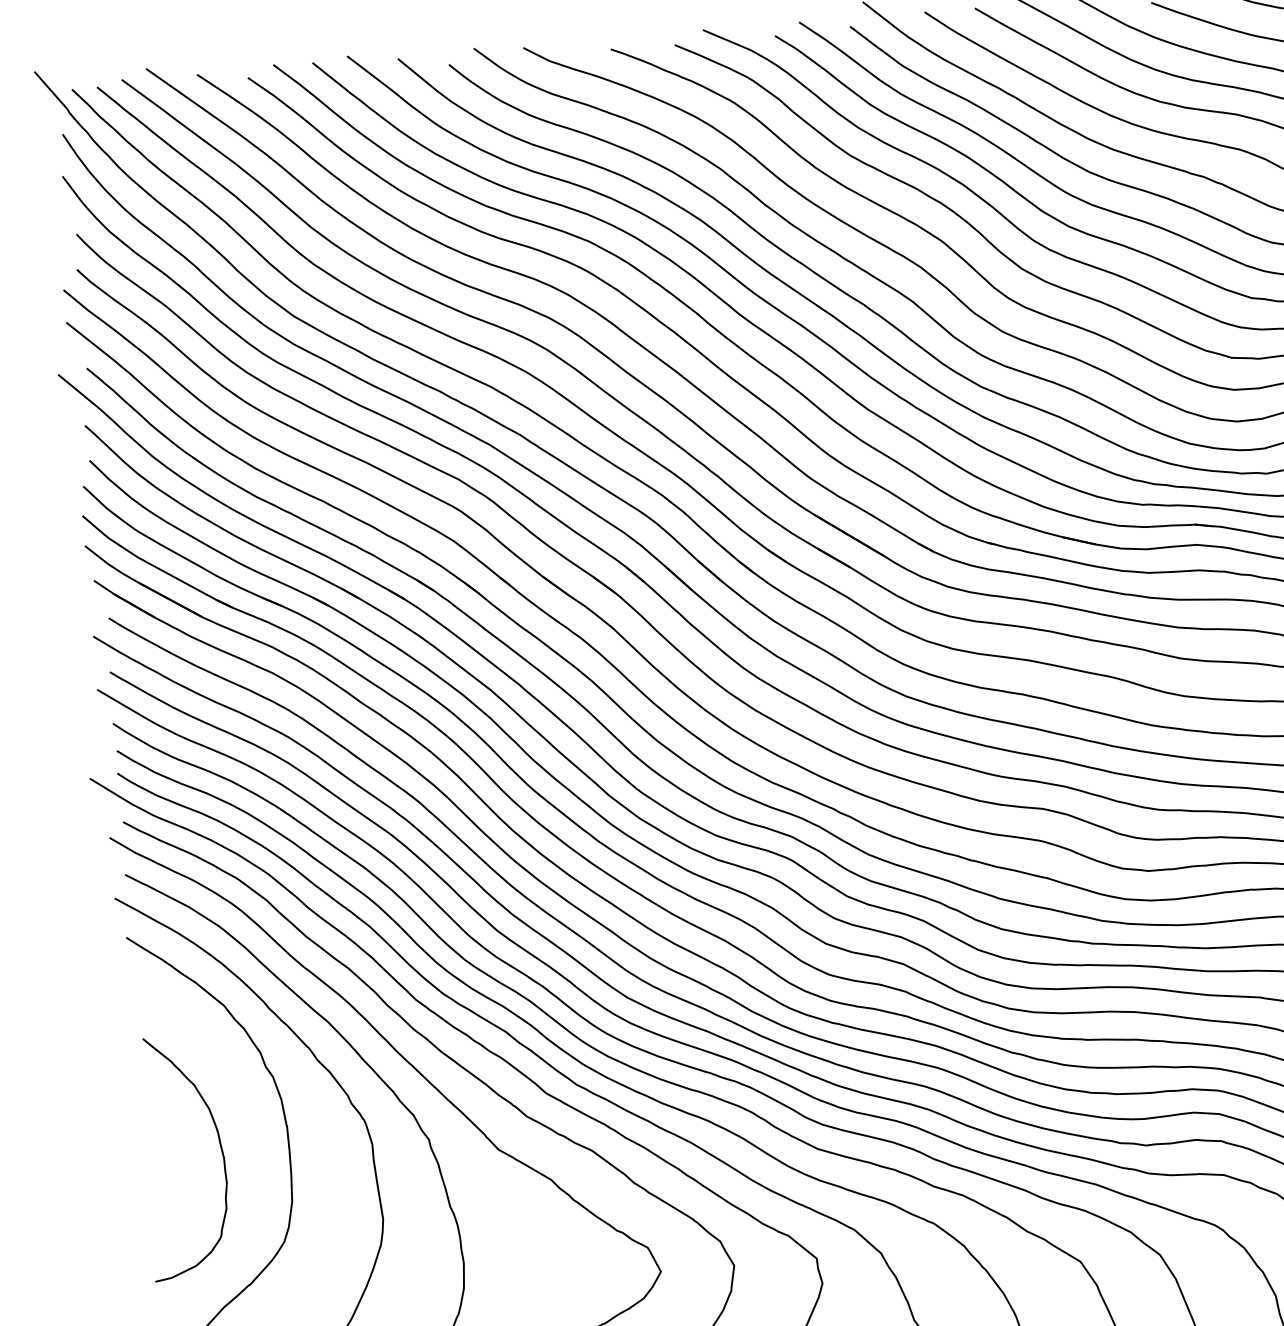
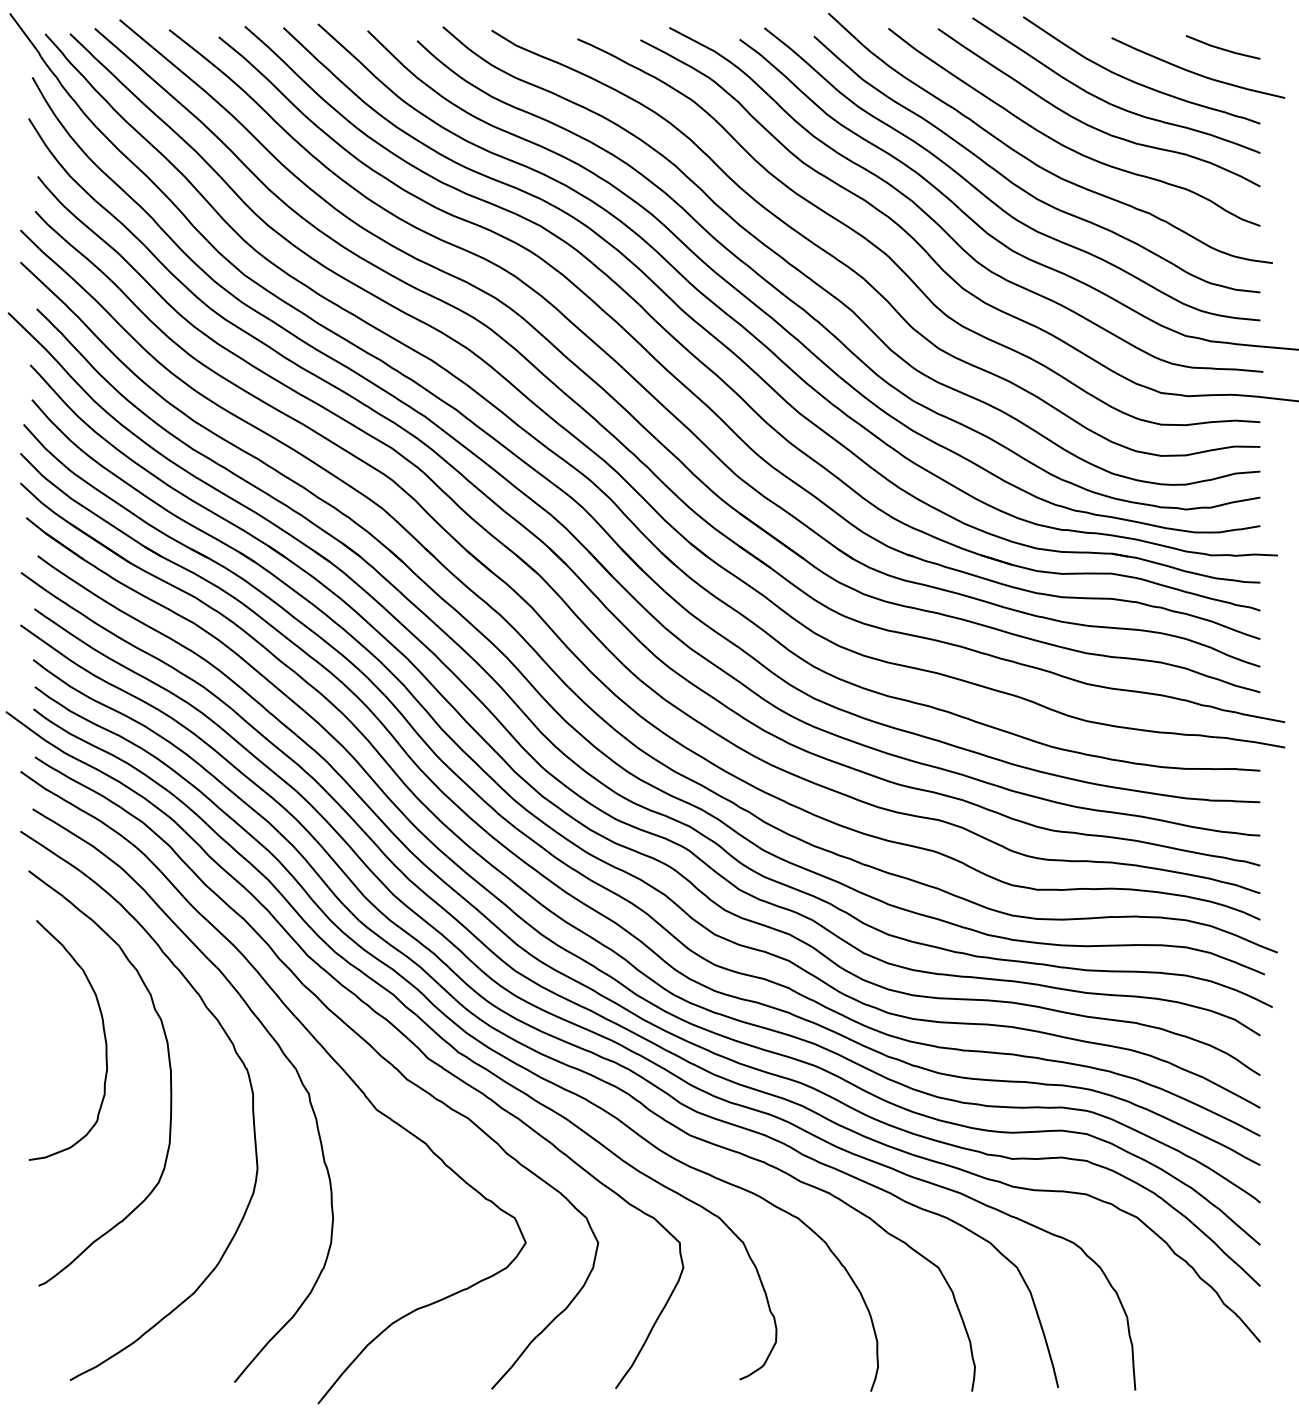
curve: (220, 1148) -> (103, 1034), moved

